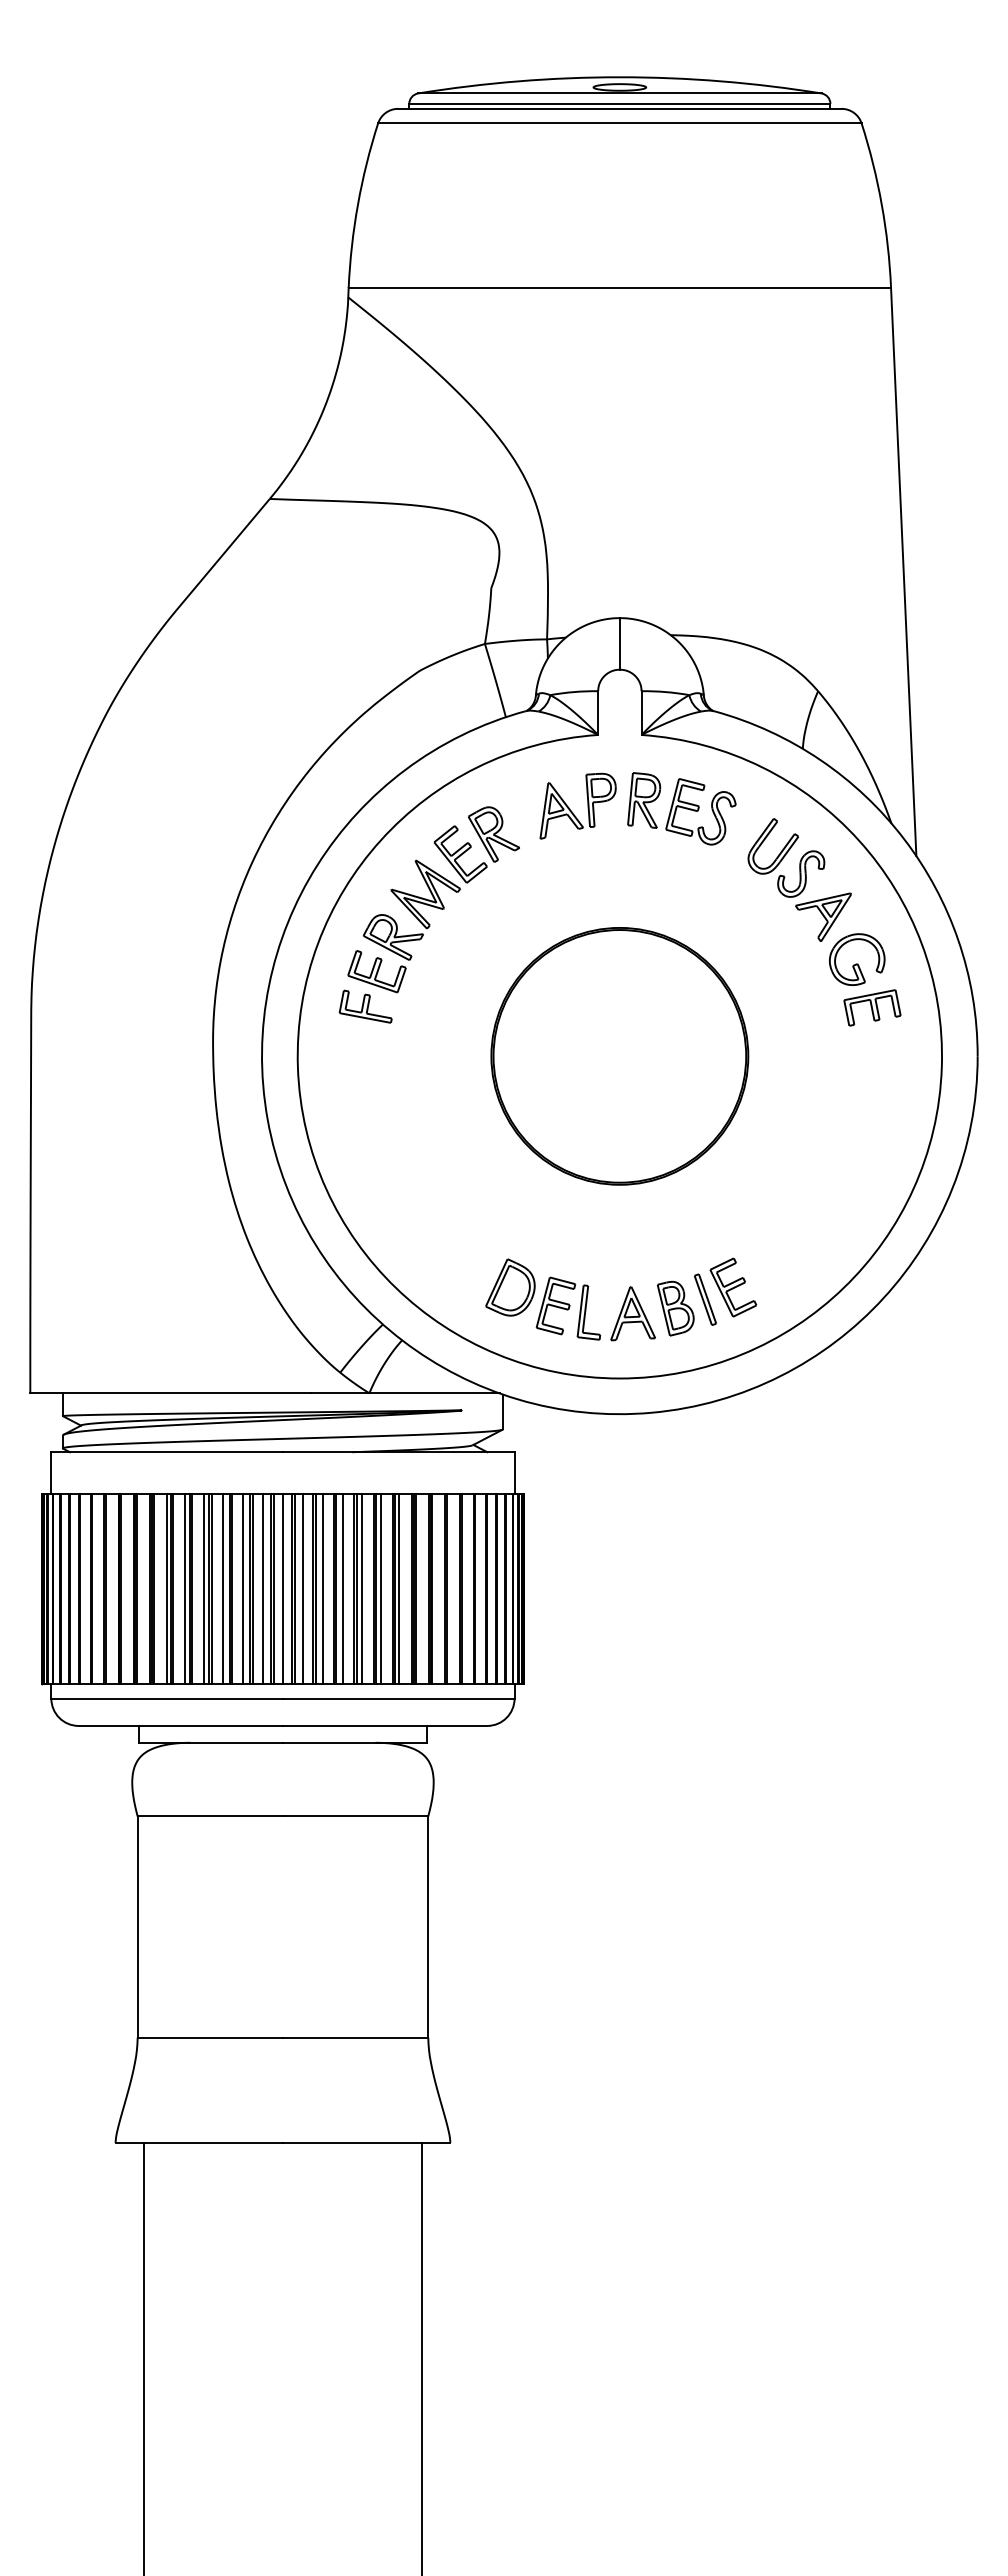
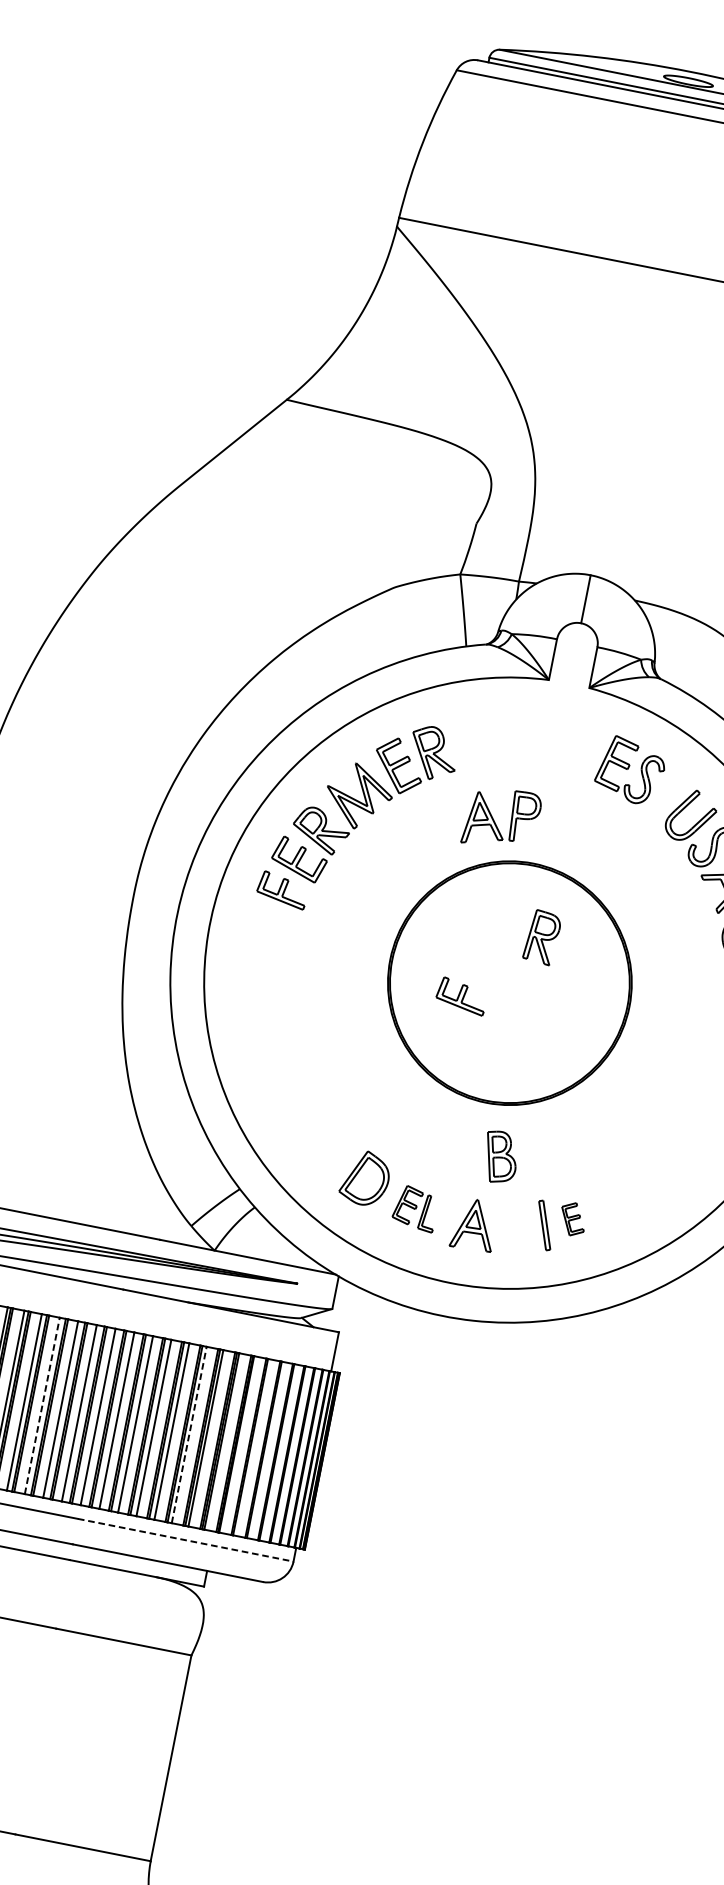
part: (644, 800) -> (542, 937), moved
part: (571, 810) -> (495, 821), moved
part: (572, 1079) -> (461, 995), added
part: (733, 1287) -> (573, 1219), size x0.6
part: (568, 1308) -> (415, 1208), size x0.7
part: (675, 1308) -> (500, 1157), moved
line: (223, 1589) -> (42, 1406), solid -> dashed
line: (380, 1589) -> (188, 1435), solid -> dashed
line: (398, 1698) -> (185, 1540), solid -> dashed

